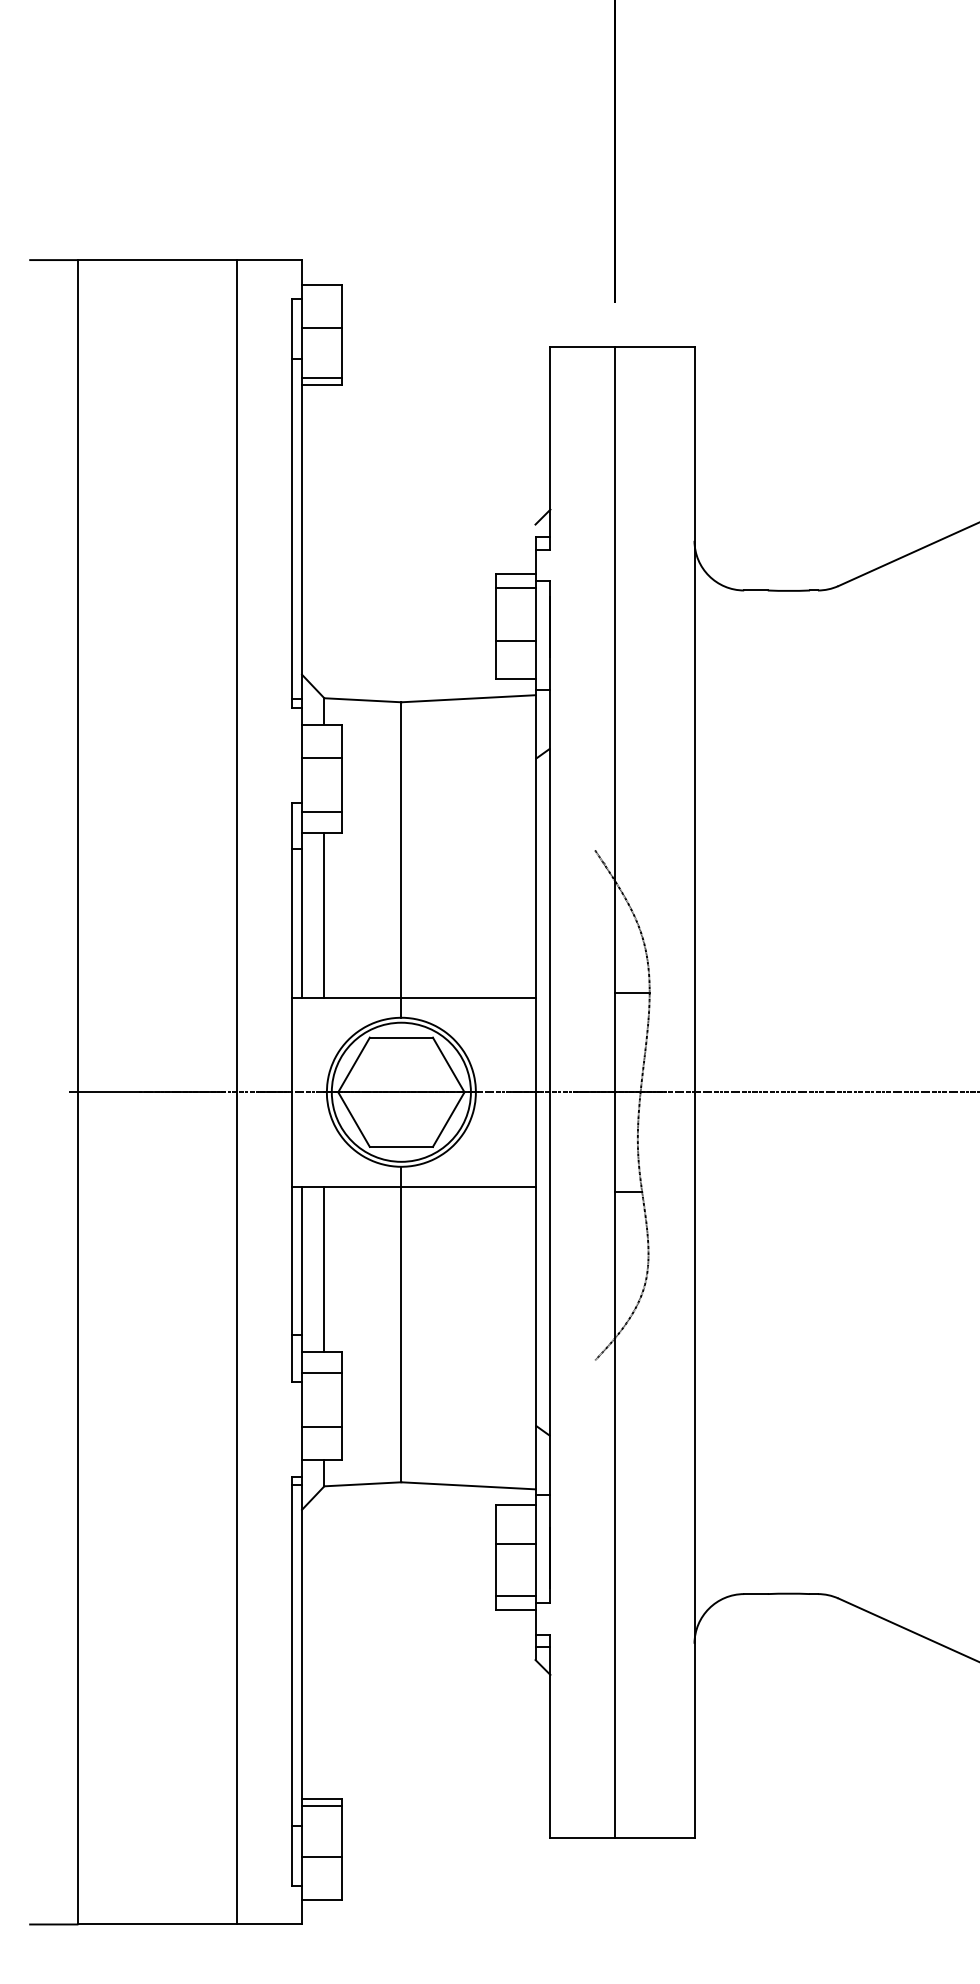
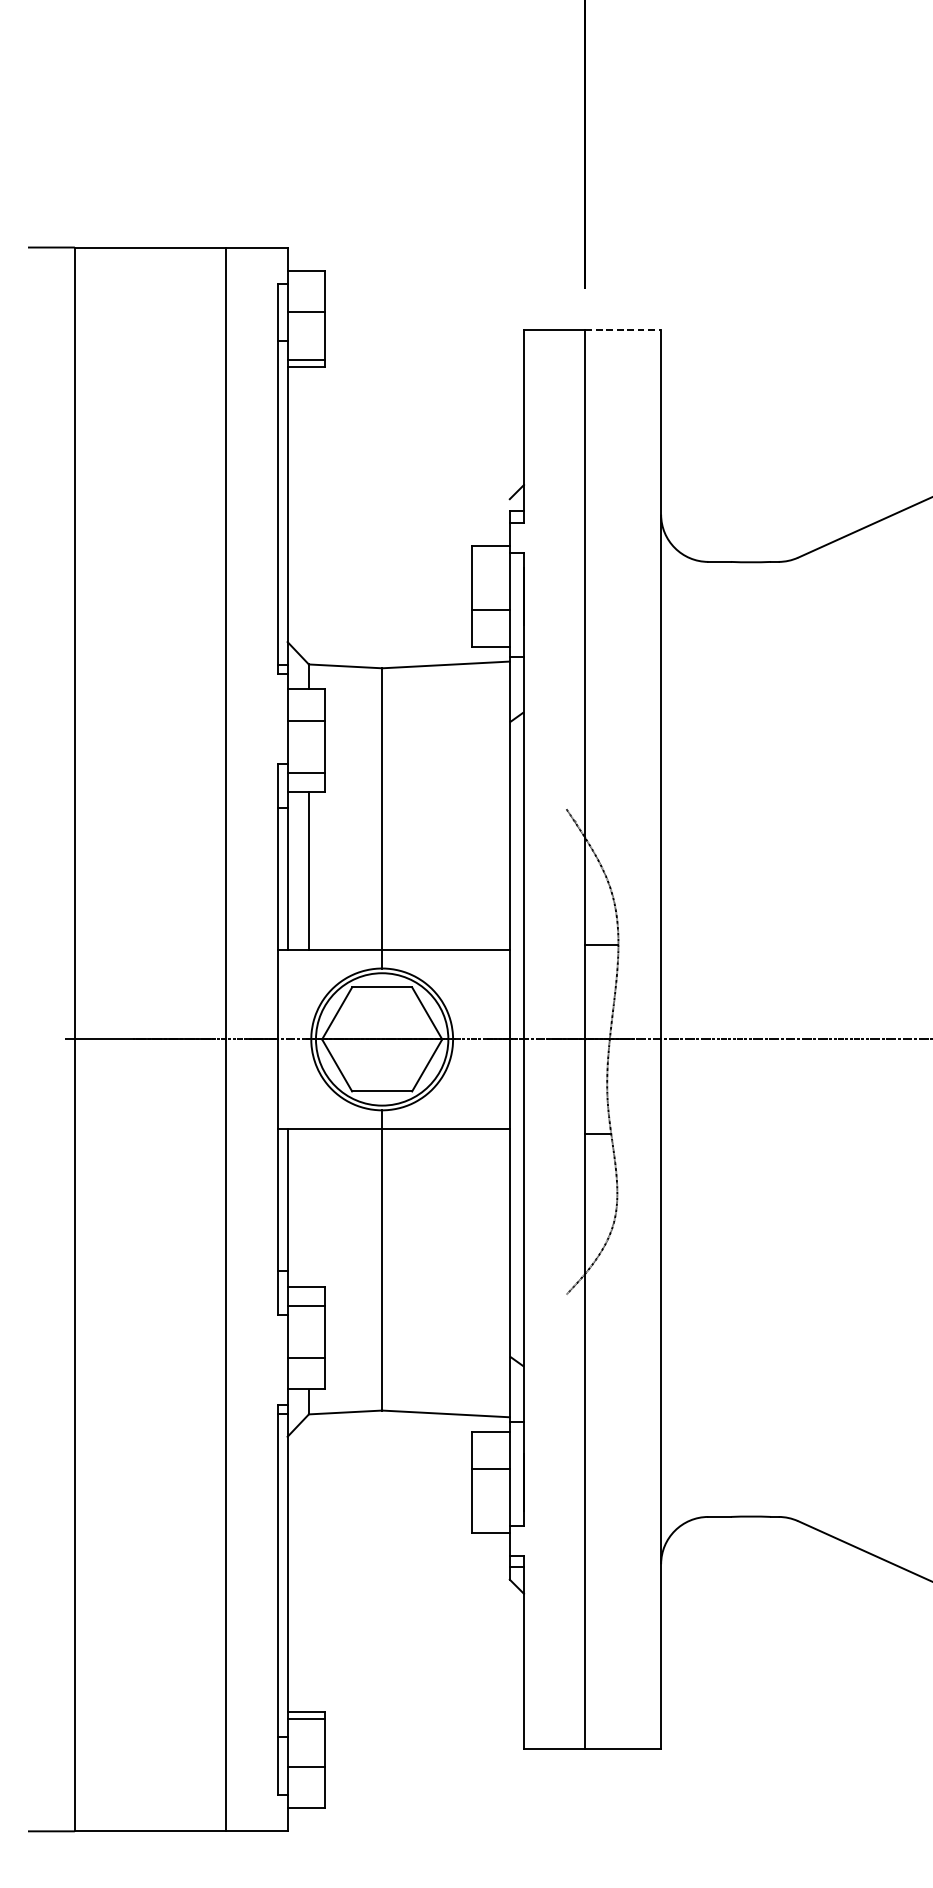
line: (654, 347) -> (623, 330), solid -> dashed
line: (515, 588) -> (490, 560), removed
line: (324, 1268) -> (309, 1207), removed
line: (515, 1596) -> (490, 1519), removed

